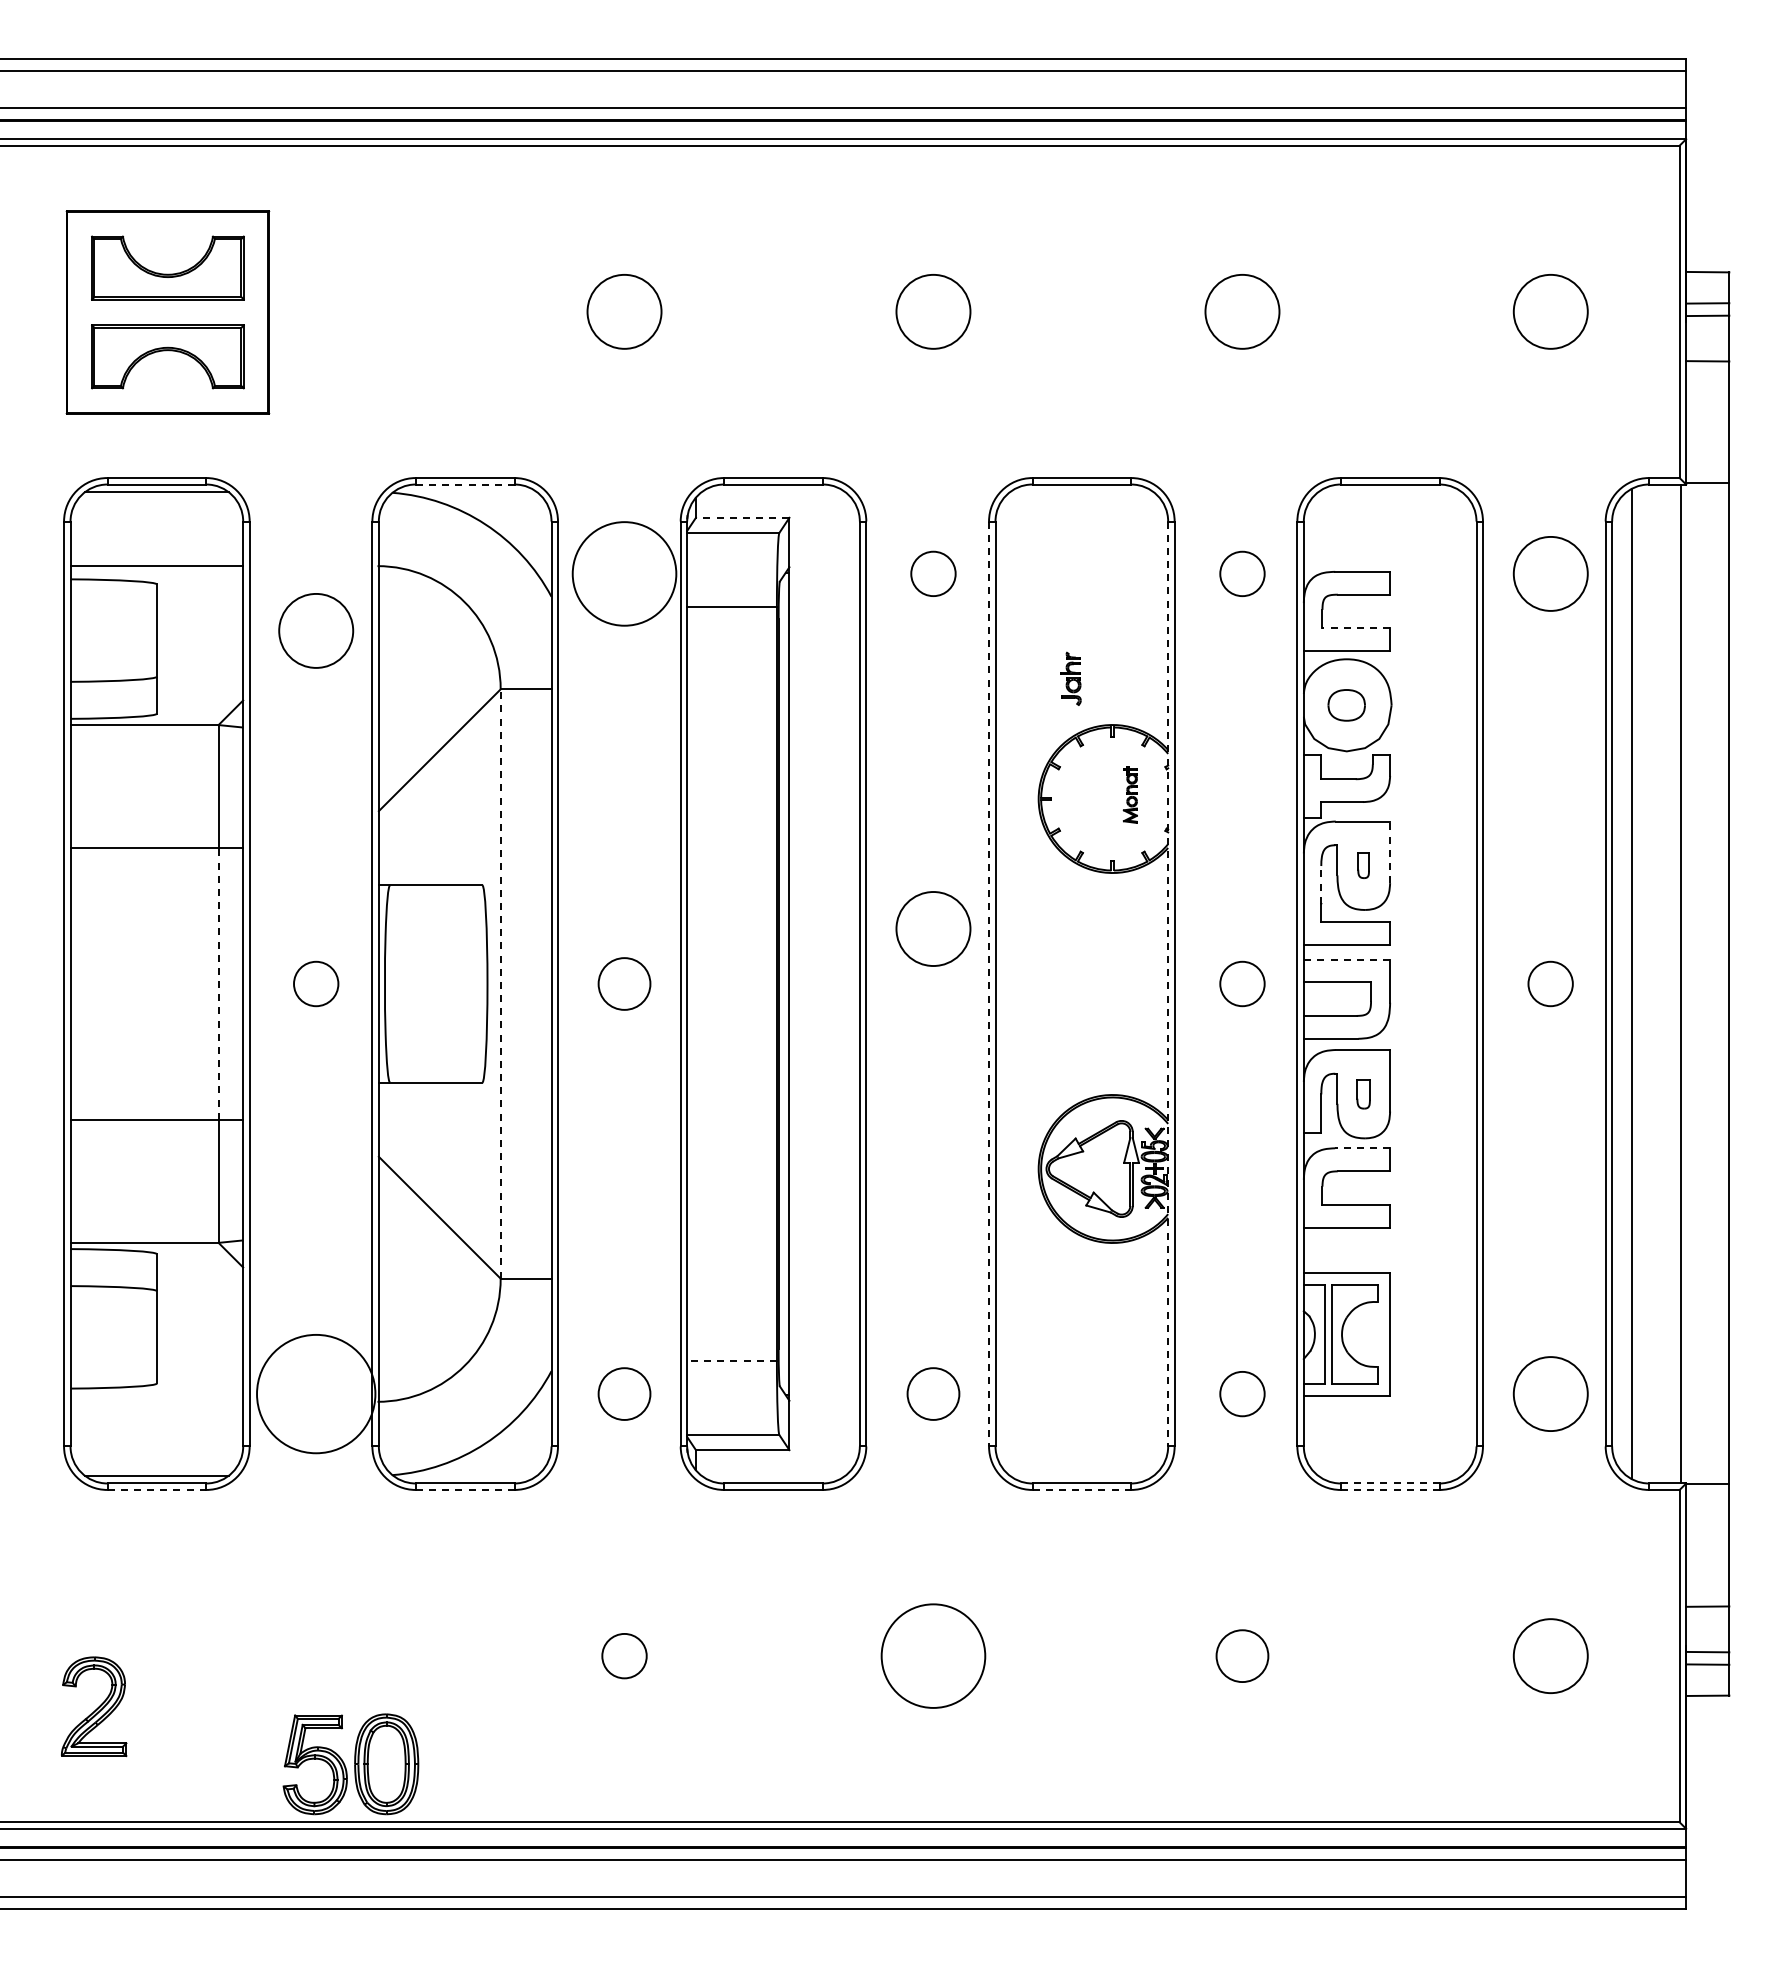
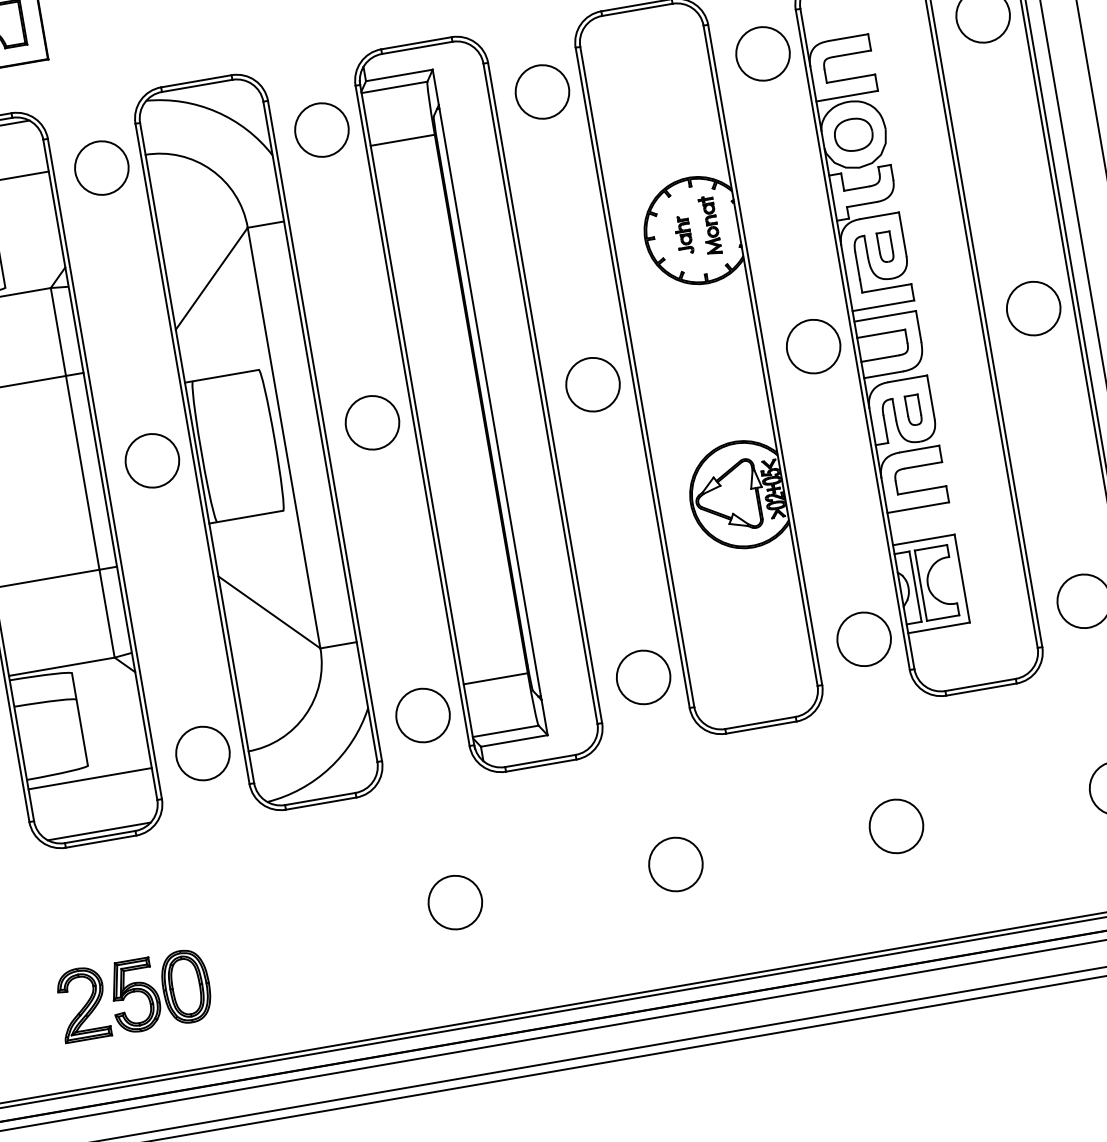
line: (465, 484) -> (197, 85), dashed -> solid
line: (742, 517) -> (399, 75), dashed -> solid
circle: (624, 573) -> (321, 129), size x0.71
circle: (933, 573) -> (542, 91), size x1.67
circle: (1242, 573) -> (763, 53), size x1.67
line: (1356, 628) -> (851, 78), dashed -> solid
circle: (316, 630) -> (102, 167), moved
part: (1070, 678) -> (683, 234), moved
part: (1346, 705) -> (853, 134), size x1.43
part: (1130, 794) -> (710, 225), size x1.43
line: (1390, 852) -> (903, 234), dashed -> solid
part: (1363, 865) -> (885, 247), size x1.67
line: (1321, 884) -> (857, 265), dashed -> solid
circle: (933, 928) -> (593, 384), moved
line: (1346, 959) -> (884, 316), dashed -> solid
line: (218, 983) -> (82, 472), dashed -> solid
circle: (1242, 983) -> (813, 346), size x1.67
circle: (1550, 983) -> (1033, 308), size x1.67
circle: (316, 984) -> (152, 461), size x1.67
line: (500, 984) -> (284, 438), dashed -> solid
circle: (624, 984) -> (372, 423), size x1.43
line: (989, 984) -> (633, 378), dashed -> solid
line: (1168, 984) -> (760, 356), dashed -> solid
part: (1363, 1094) -> (913, 410), size x1.43
line: (1362, 1148) -> (919, 449), dashed -> solid
line: (732, 1361) -> (496, 678), dashed -> solid
circle: (933, 1393) -> (643, 677), size x1.43
circle: (316, 1394) -> (203, 753), size x0.62
circle: (624, 1394) -> (423, 715), size x1.43
circle: (1242, 1394) -> (864, 639), size x1.67
line: (156, 1401) -> (89, 778), added
line: (1390, 1483) -> (980, 684), dashed -> solid
line: (157, 1489) -> (101, 841), dashed -> solid
line: (465, 1489) -> (321, 803), dashed -> solid
line: (1082, 1489) -> (761, 727), dashed -> solid
line: (1390, 1489) -> (981, 689), dashed -> solid
circle: (624, 1656) -> (455, 902), size x1.67
circle: (933, 1656) -> (675, 864), size x0.71
circle: (1242, 1656) -> (896, 826), size x1.43
part: (350, 1764) -> (160, 991), moved

